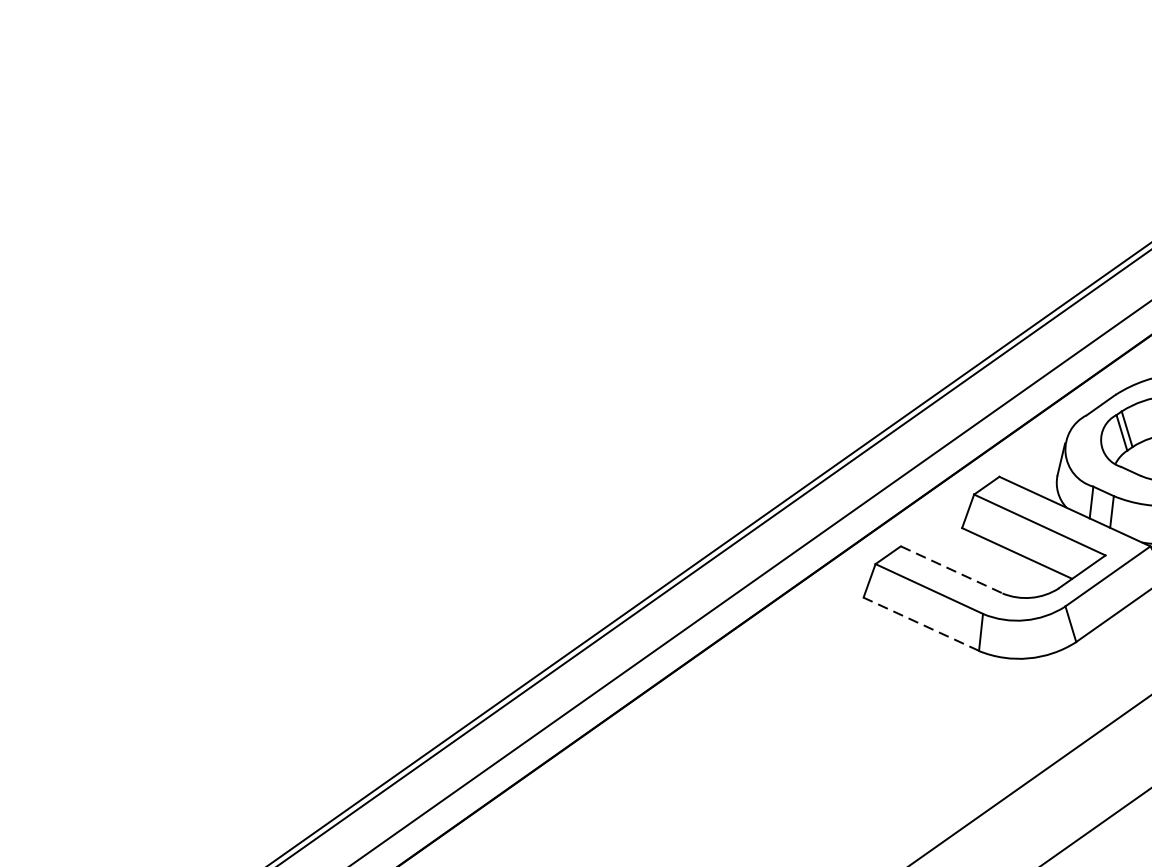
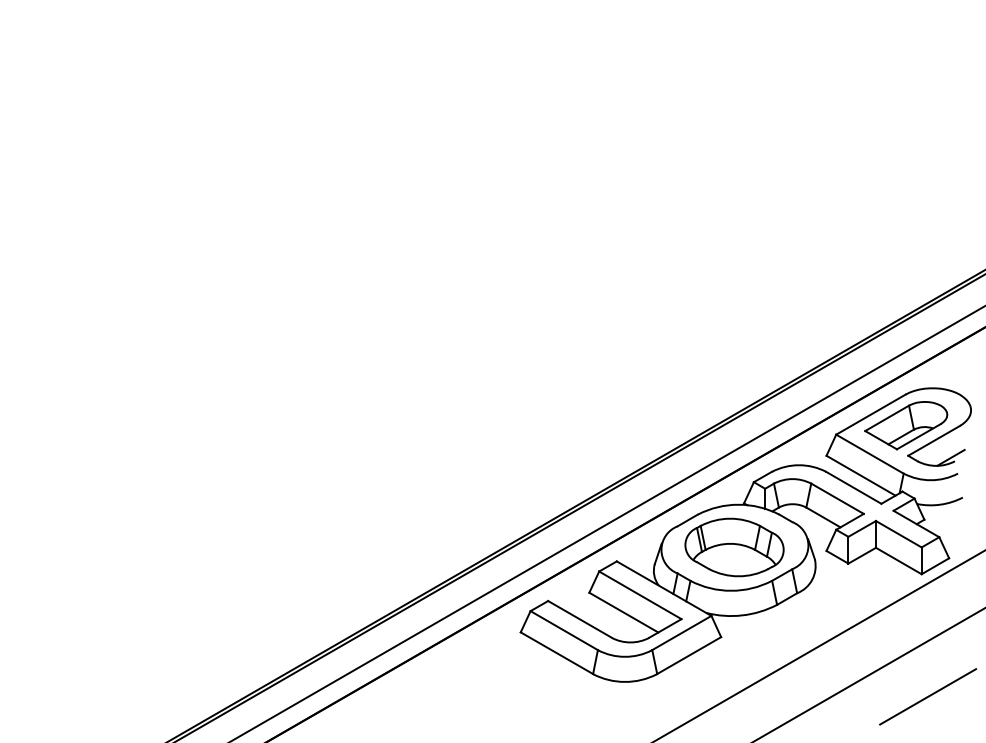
line: (952, 569) -> (580, 619), dashed -> solid
line: (920, 624) -> (556, 653), dashed -> solid

